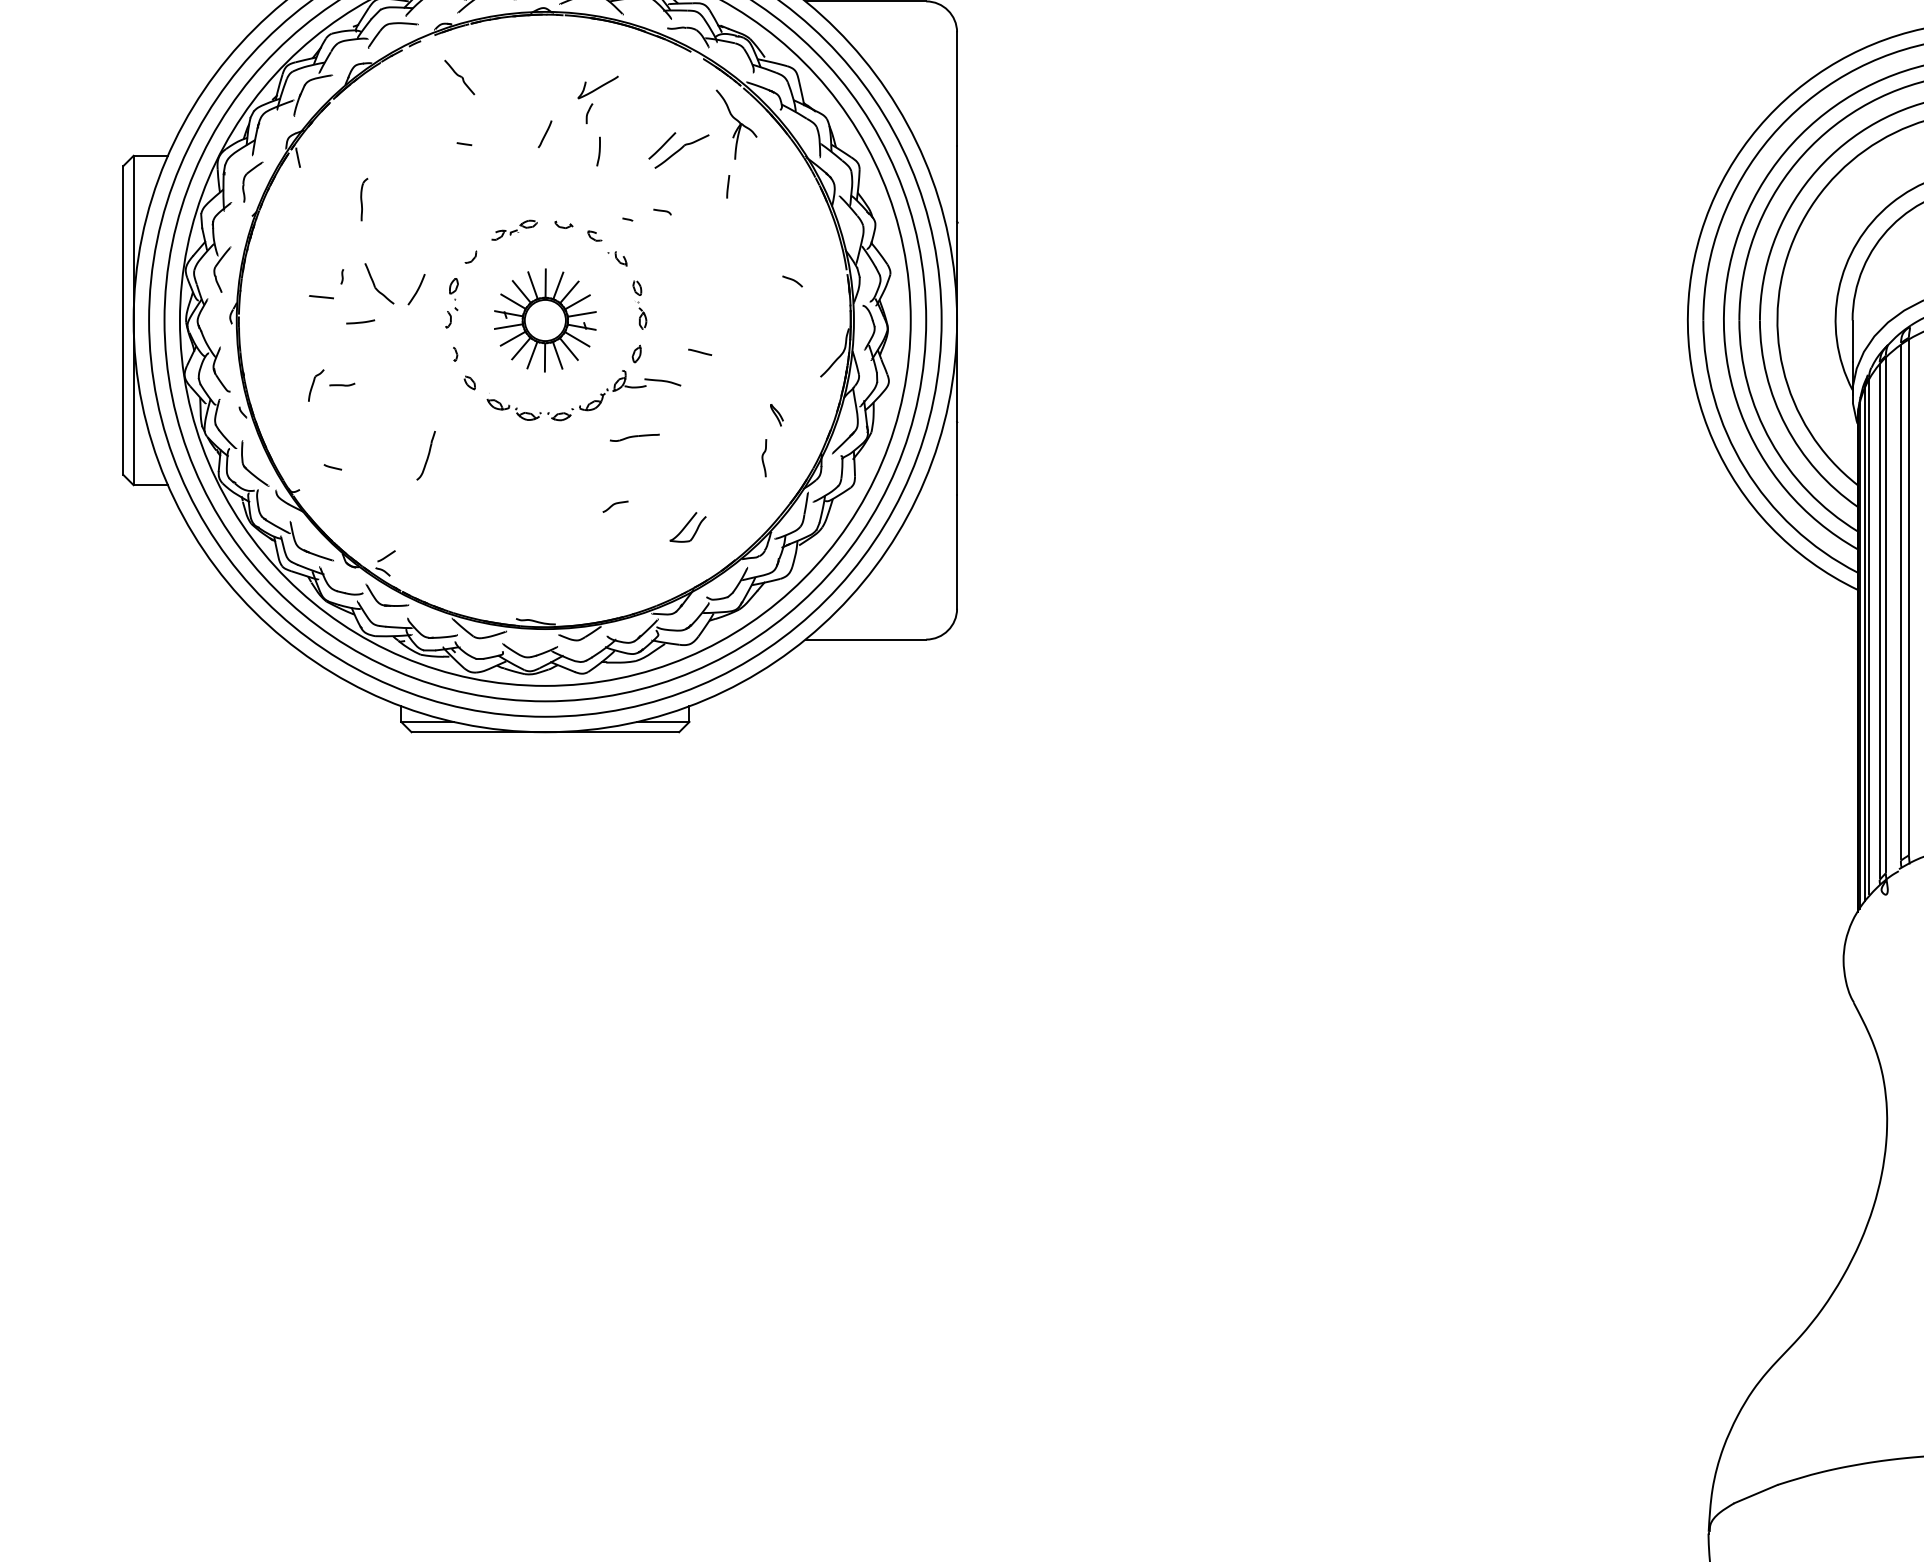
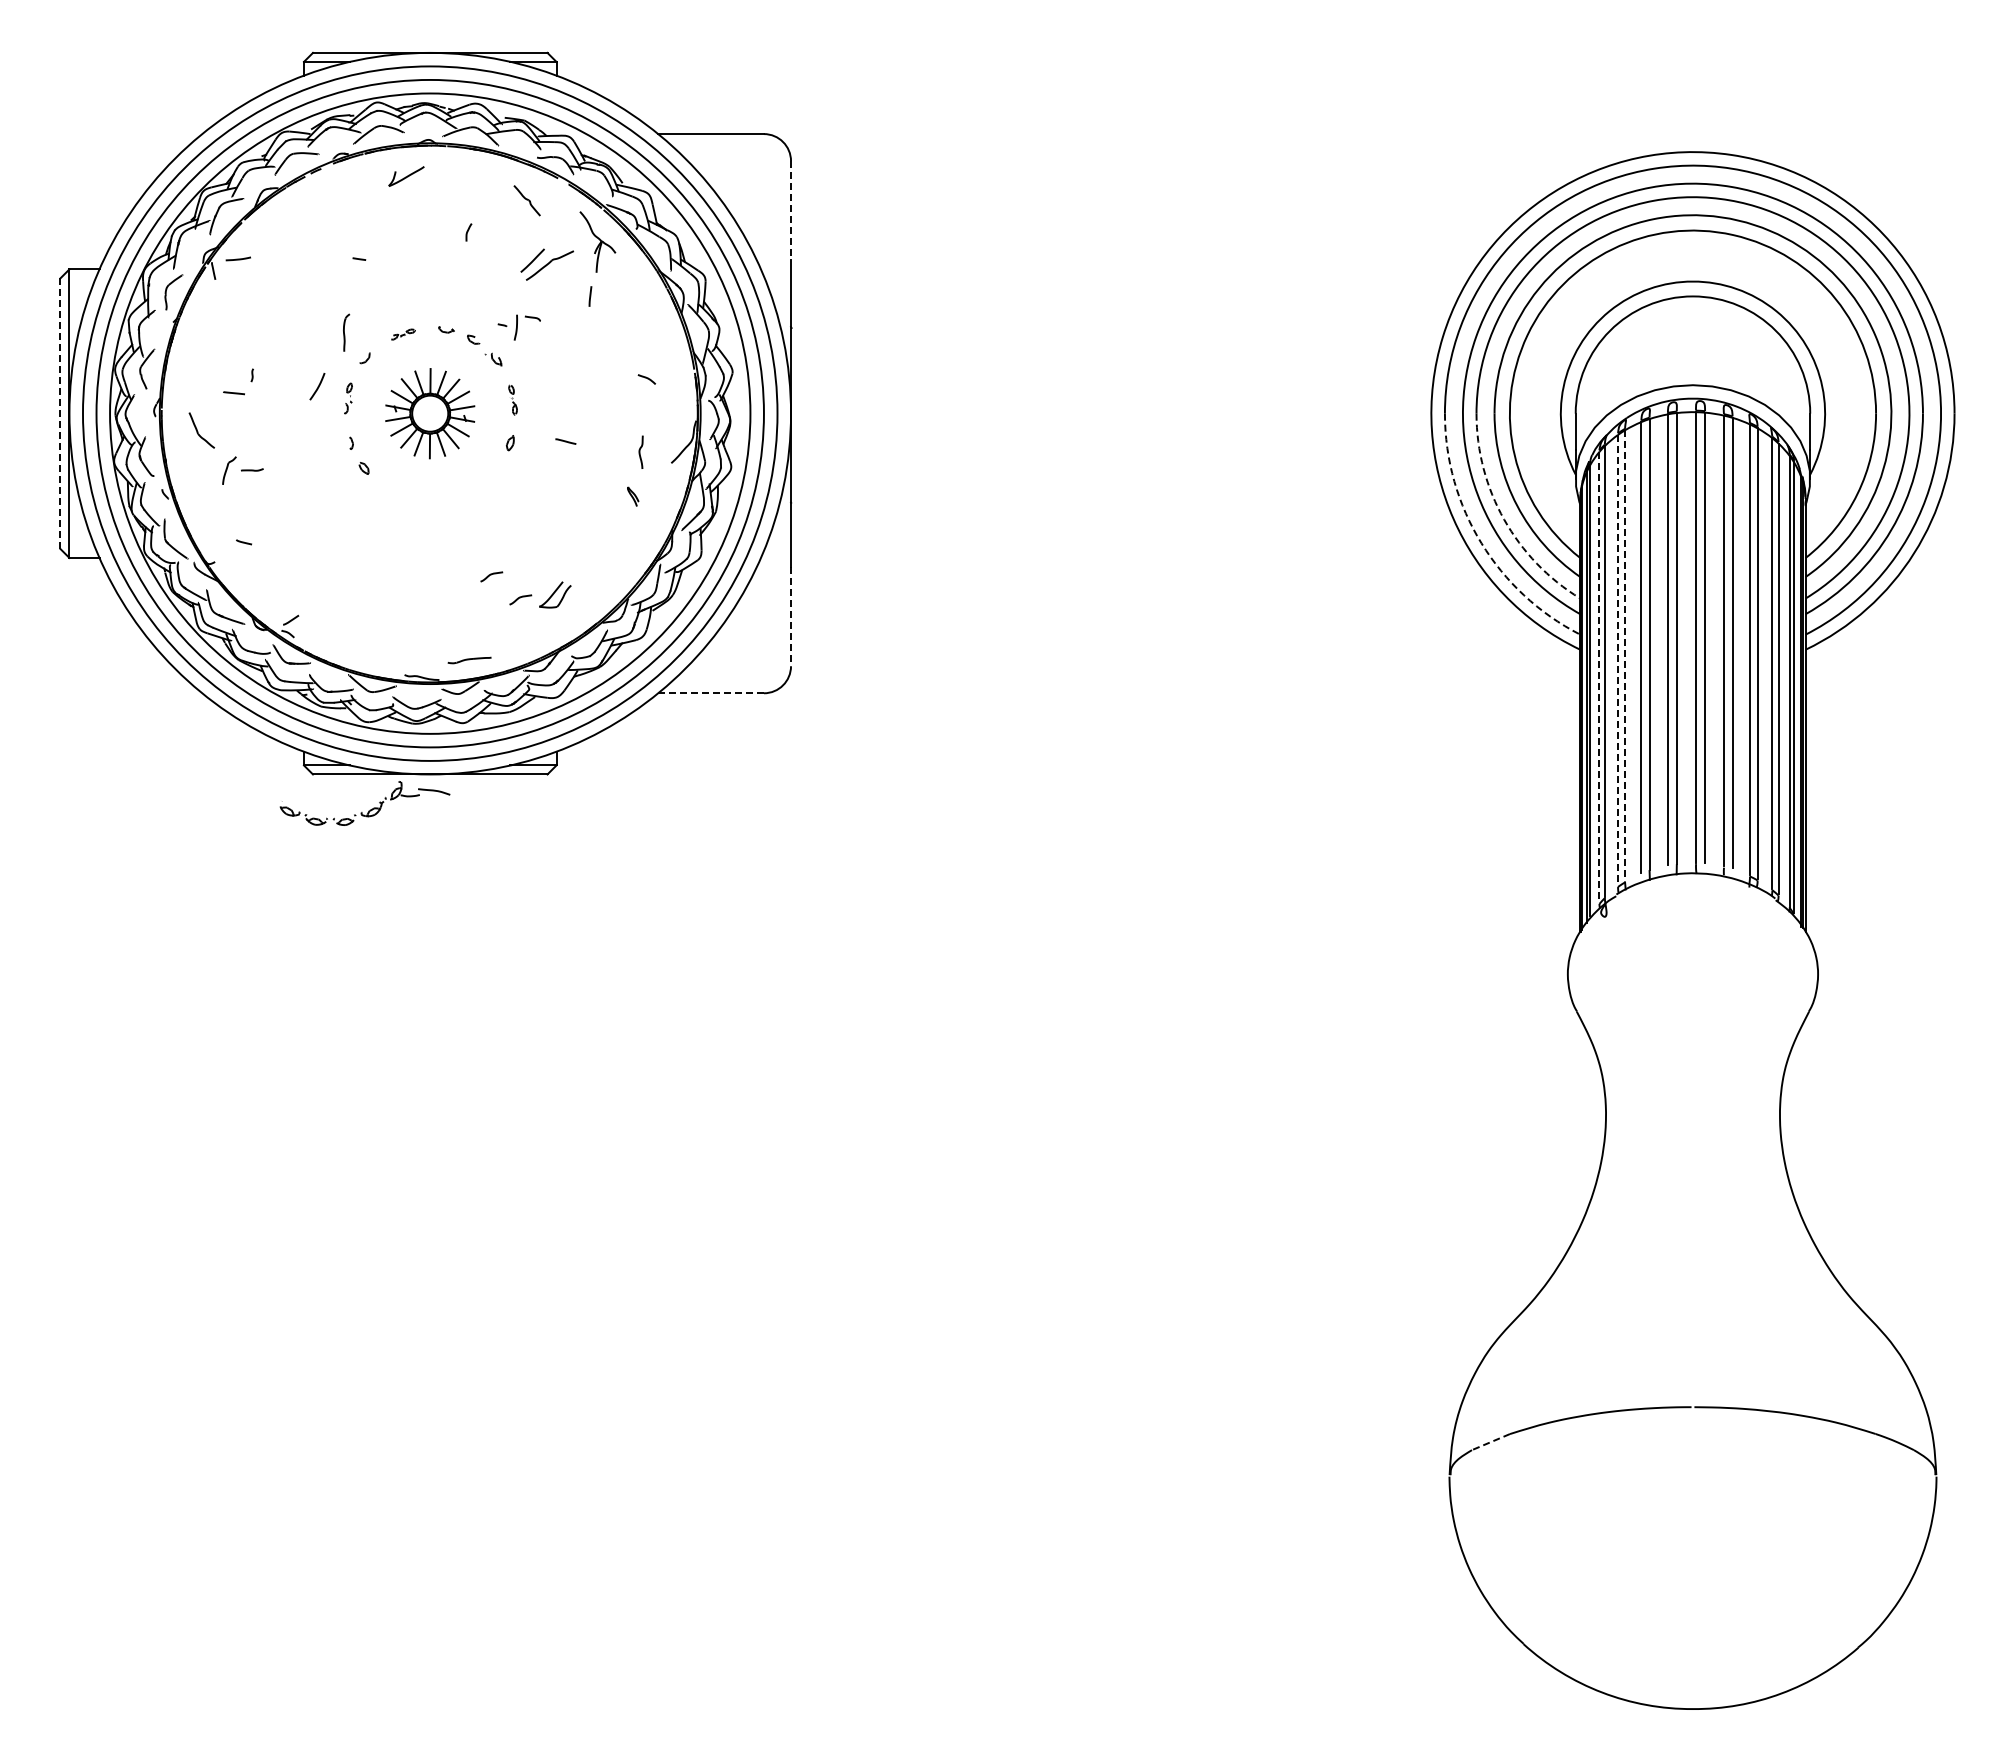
part: (458, 77) -> (526, 200), moved
part: (598, 87) -> (406, 176), moved
line: (957, 88) -> (791, 210), solid -> dashed
line: (544, 134) -> (429, 250), removed
curve: (599, 151) -> (516, 327), moved
part: (364, 199) -> (346, 332), moved
part: (514, 230) -> (403, 334), size x0.6
part: (379, 283) -> (201, 430), moved
part: (452, 303) -> (348, 398), size x0.7
part: (639, 304) -> (512, 399), size x0.7
line: (123, 320) -> (60, 413), solid -> dashed
line: (359, 321) -> (237, 258), moved
part: (587, 403) -> (368, 810), moved
part: (634, 437) -> (469, 660), moved
arc: (1771, 441) -> (1504, 519), solid -> dashed
part: (425, 454) -> (325, 531), removed
curve: (763, 457) -> (640, 451), moved
arc: (1745, 468) -> (1481, 543), solid -> dashed
curve: (648, 531) -> (520, 598), added
line: (957, 551) -> (791, 616), solid -> dashed
line: (1909, 597) -> (1625, 656), solid -> dashed
line: (1901, 602) -> (1618, 660), solid -> dashed
line: (1879, 621) -> (1599, 677), solid -> dashed
line: (866, 639) -> (711, 693), solid -> dashed
line: (1755, 1494) -> (1490, 1442), solid -> dashed

